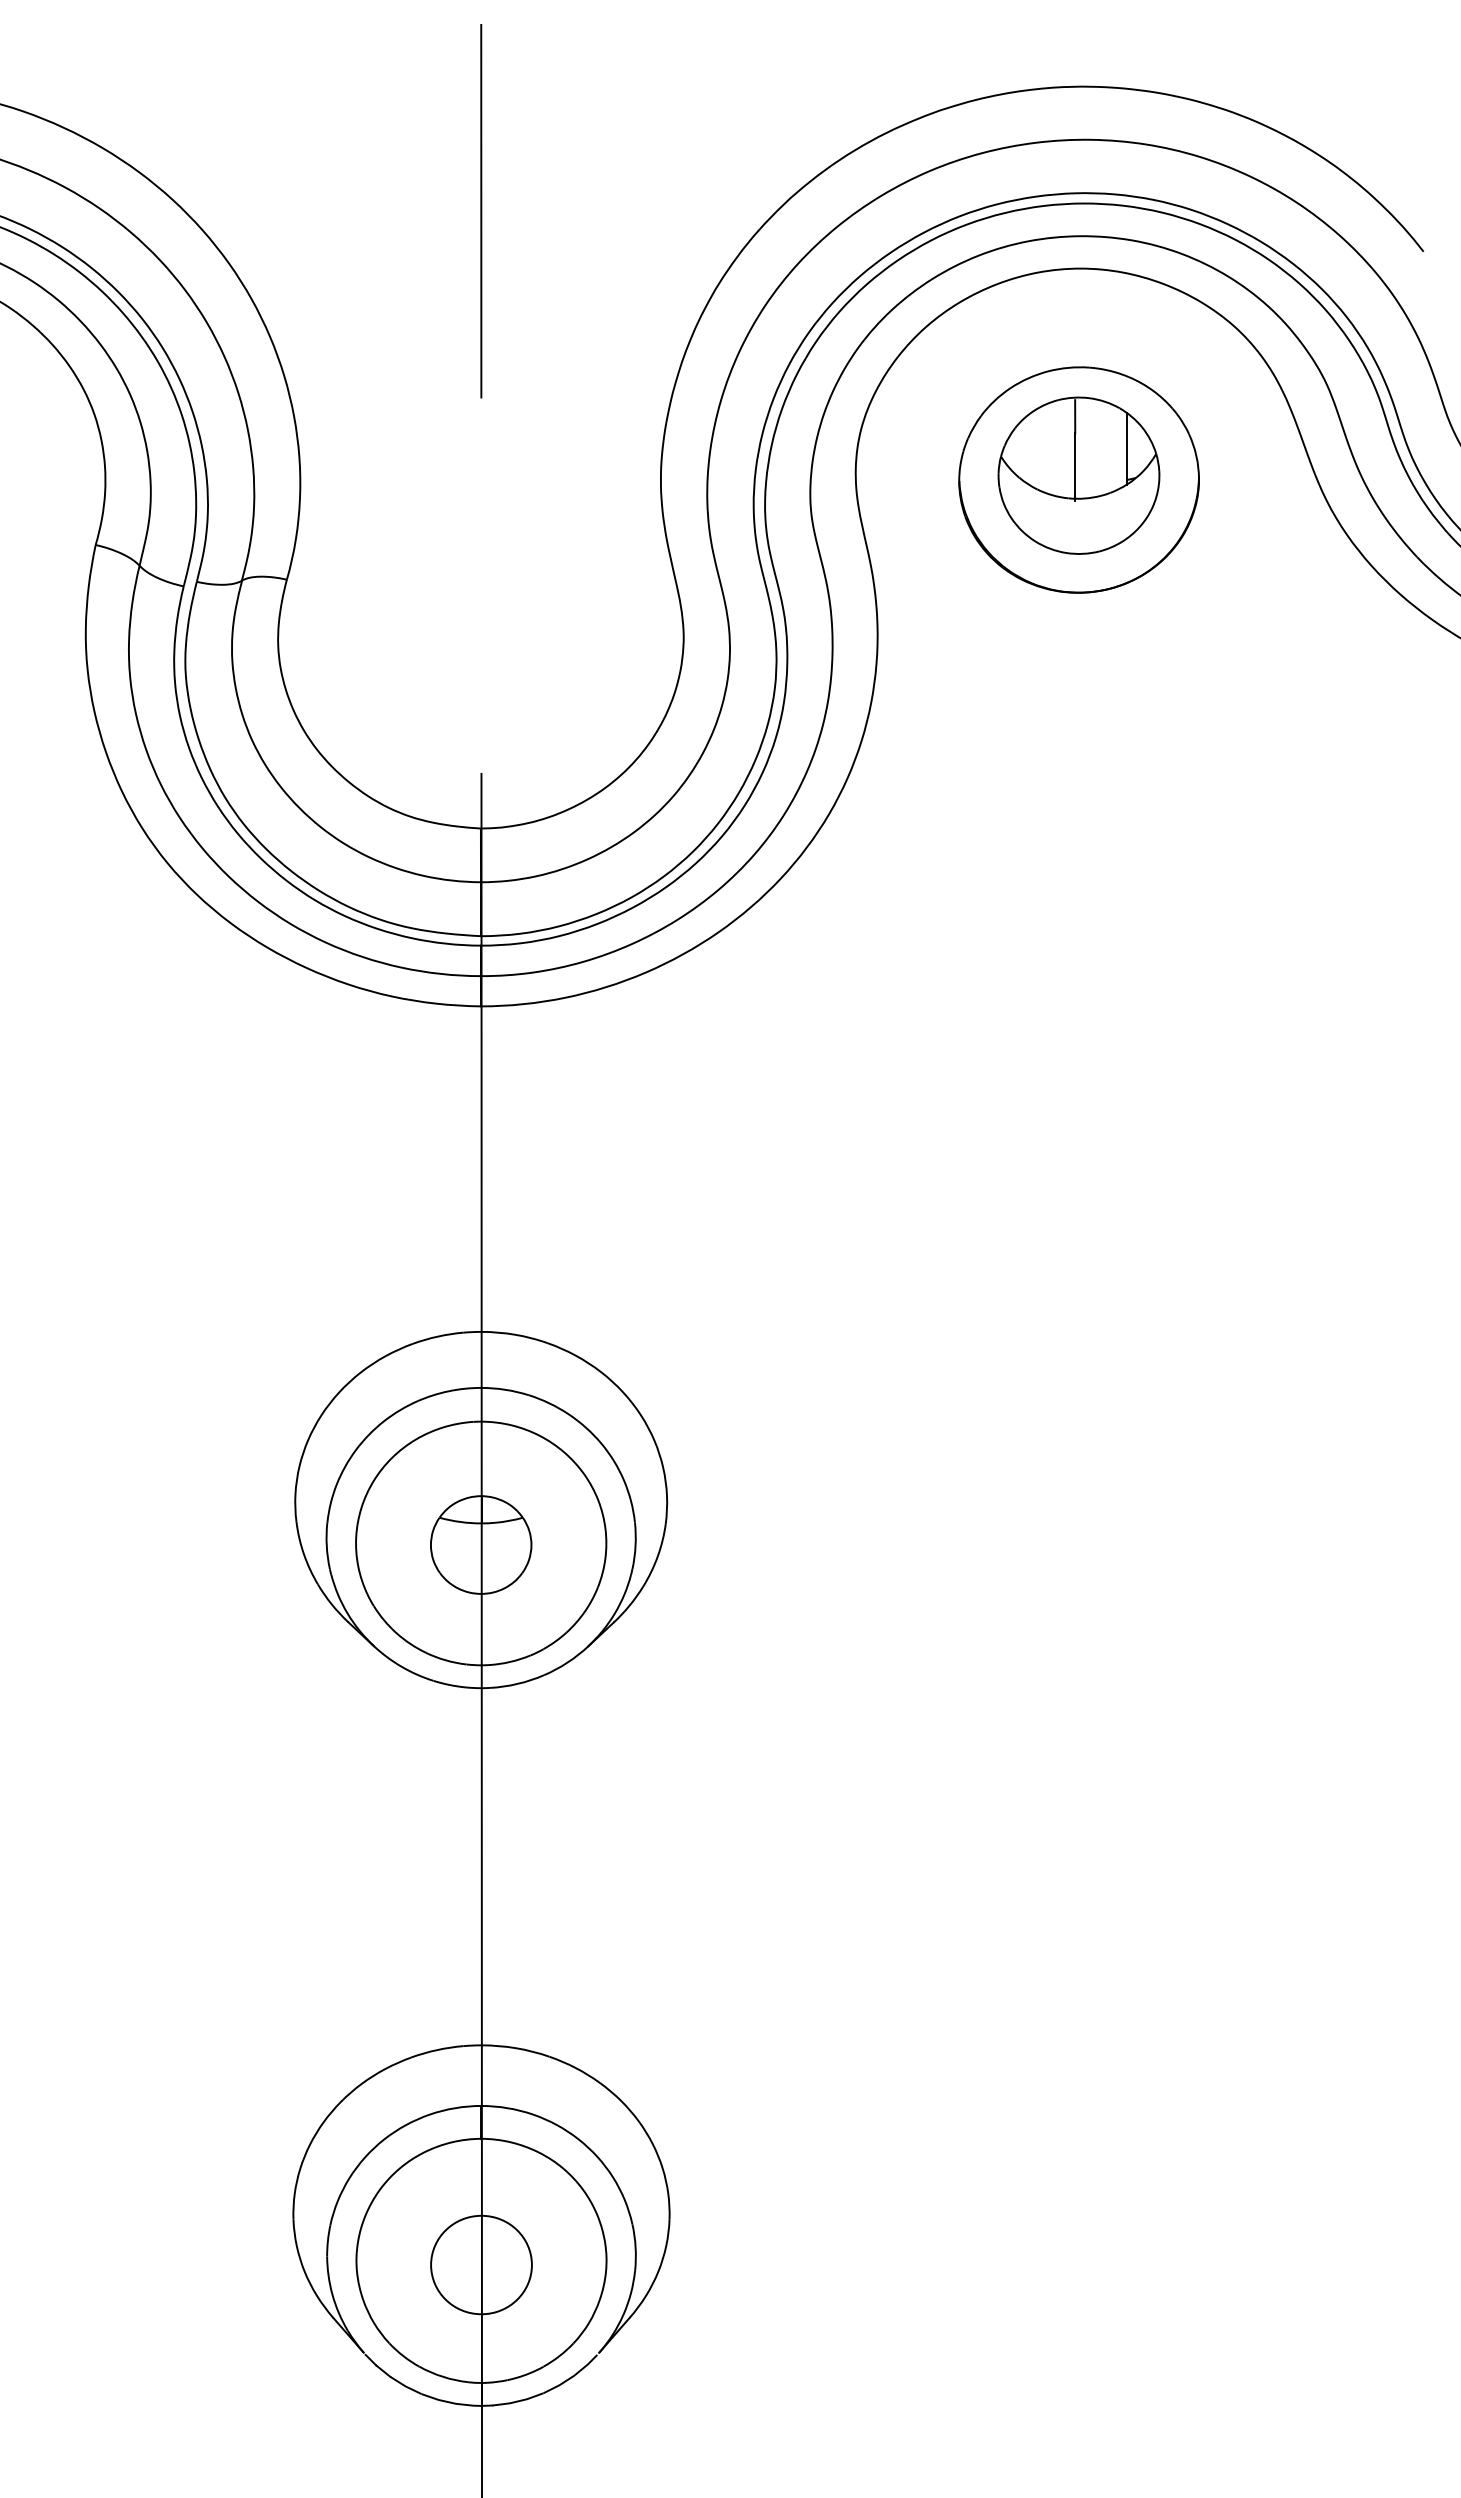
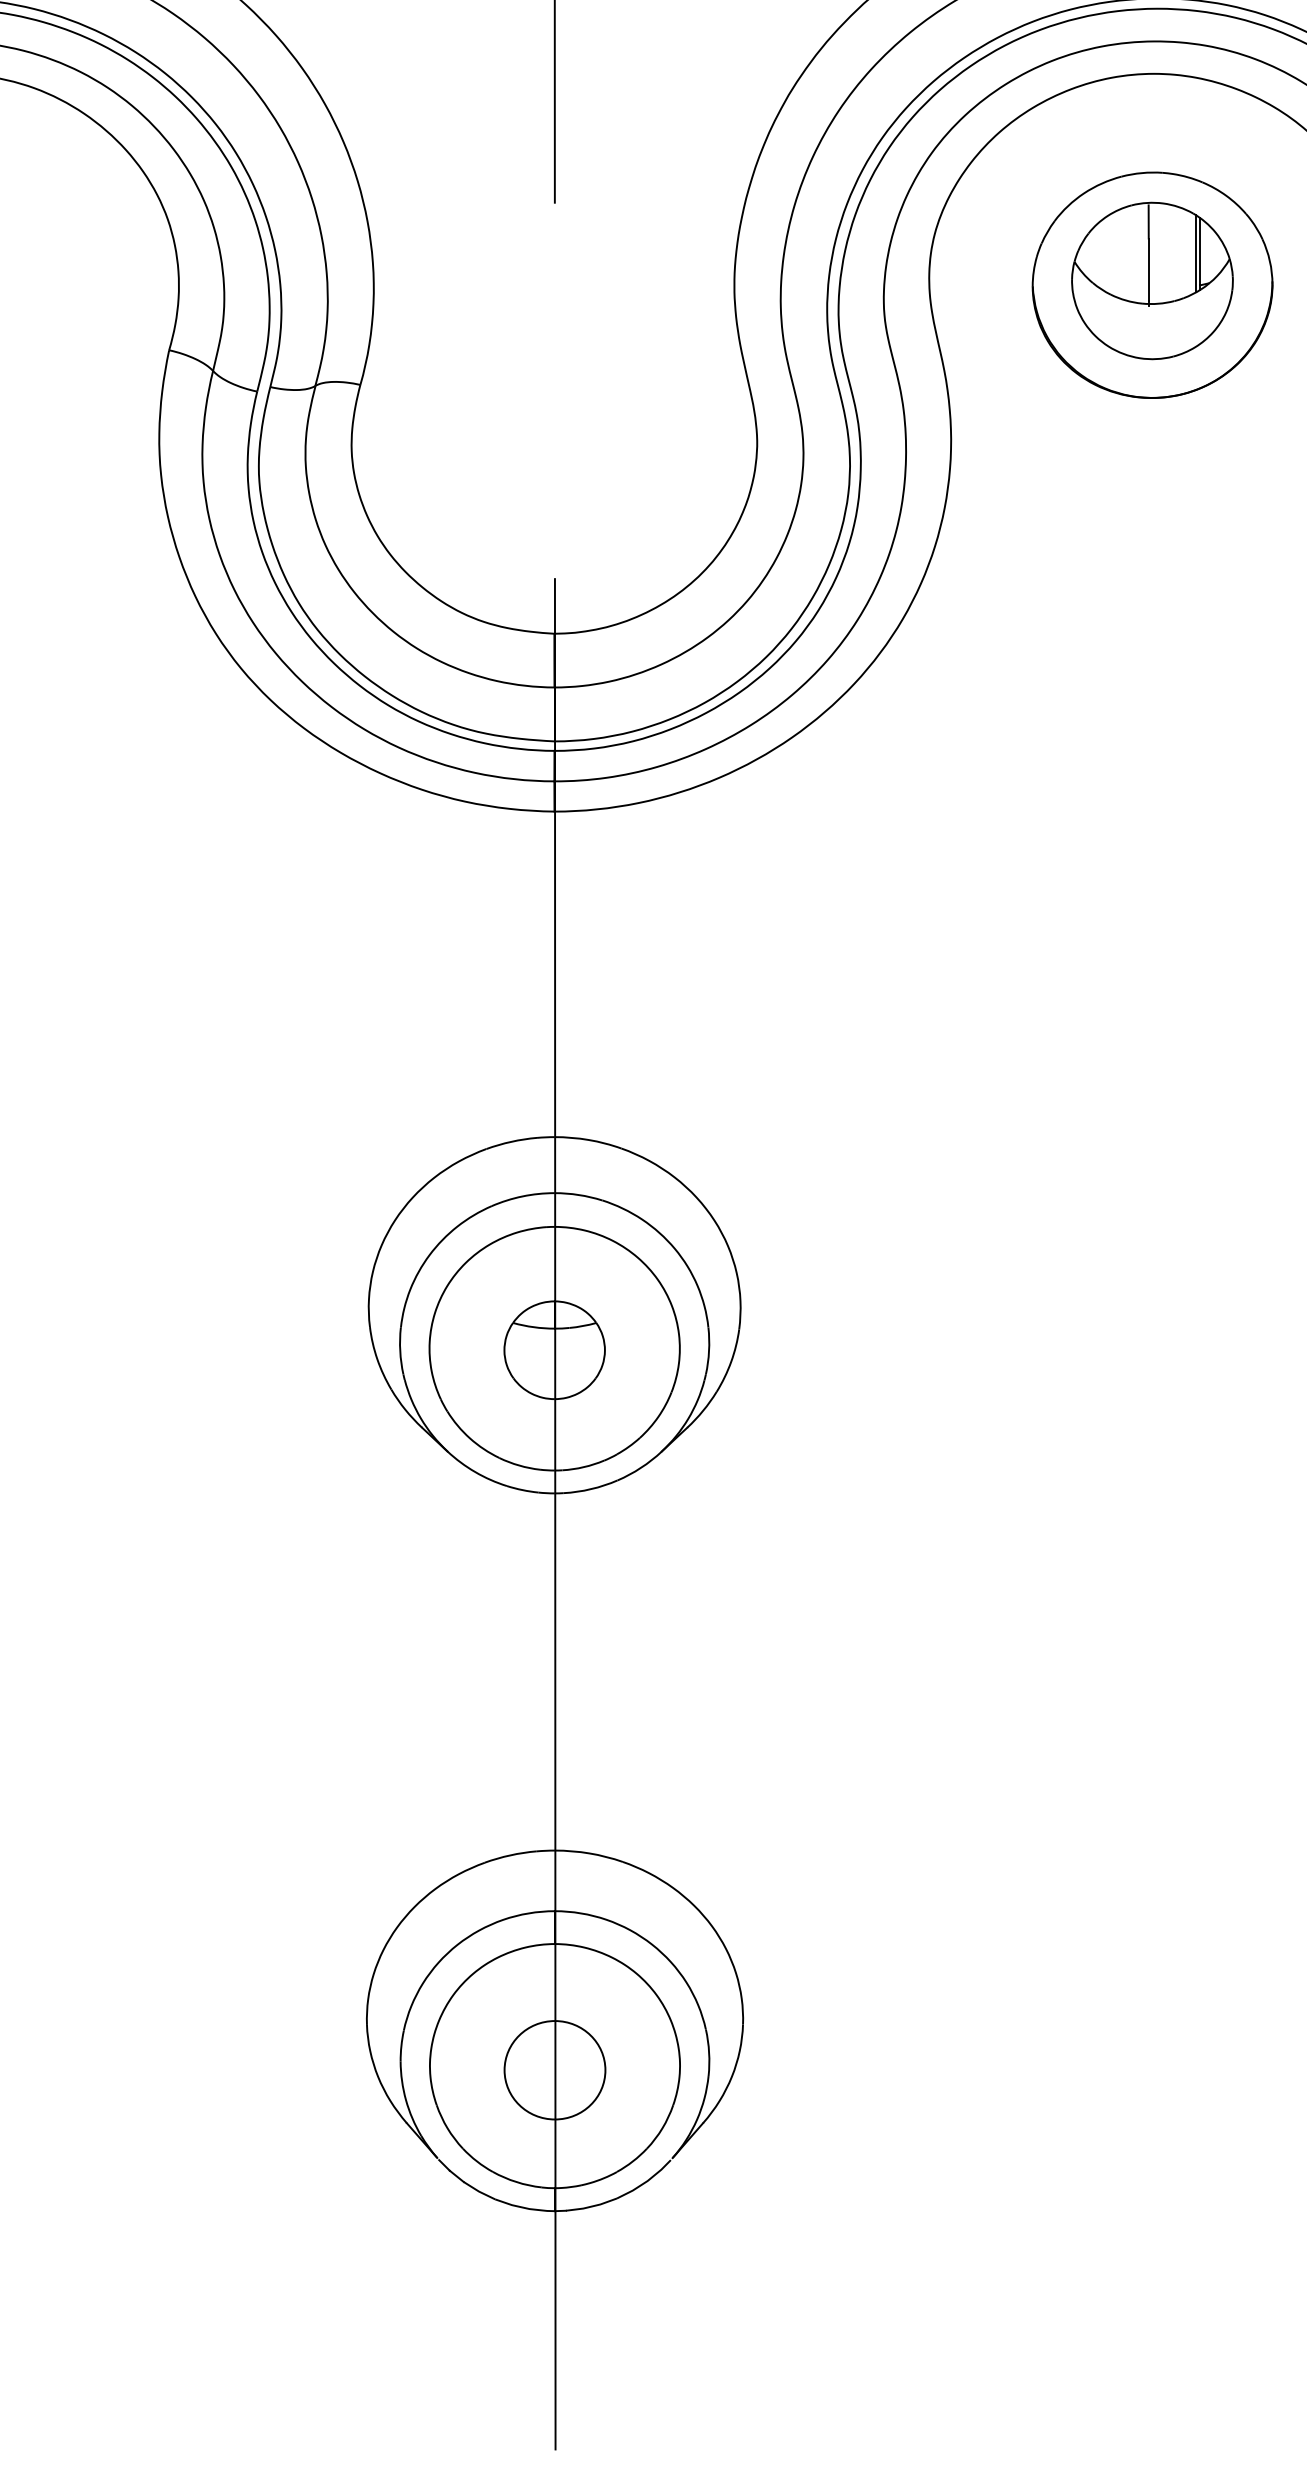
line: (1122, 448) -> (1195, 253), added

